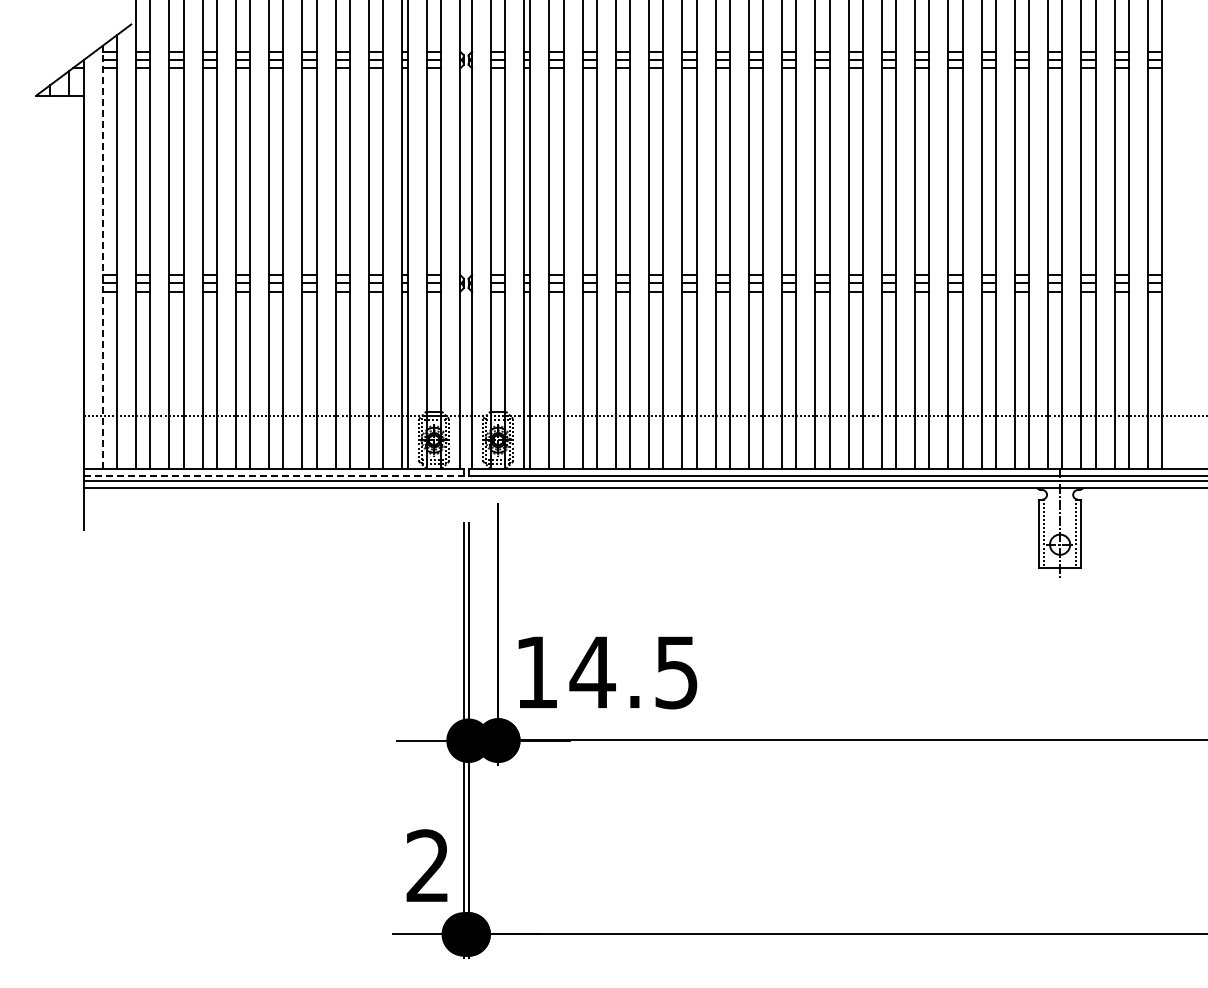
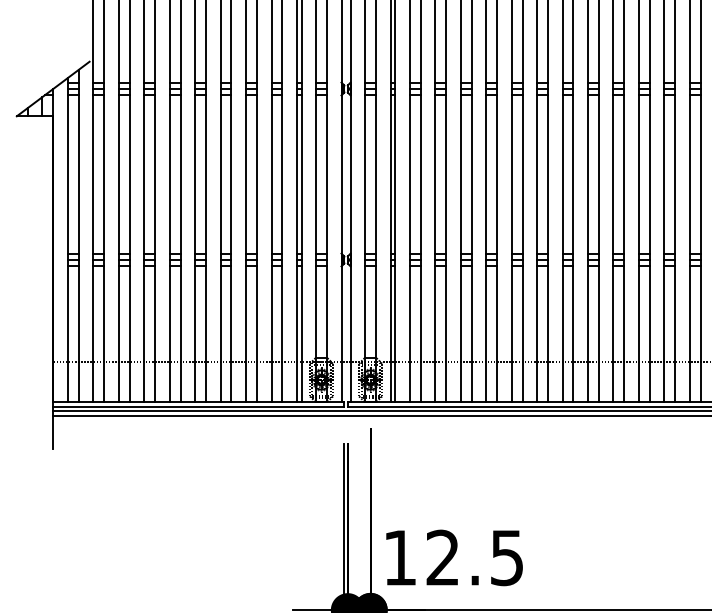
line: (102, 256) -> (67, 239), dashed -> solid
line: (274, 475) -> (199, 407), dashed -> solid
text: (592, 671) -> (442, 557), 14.5 -> 12.5

